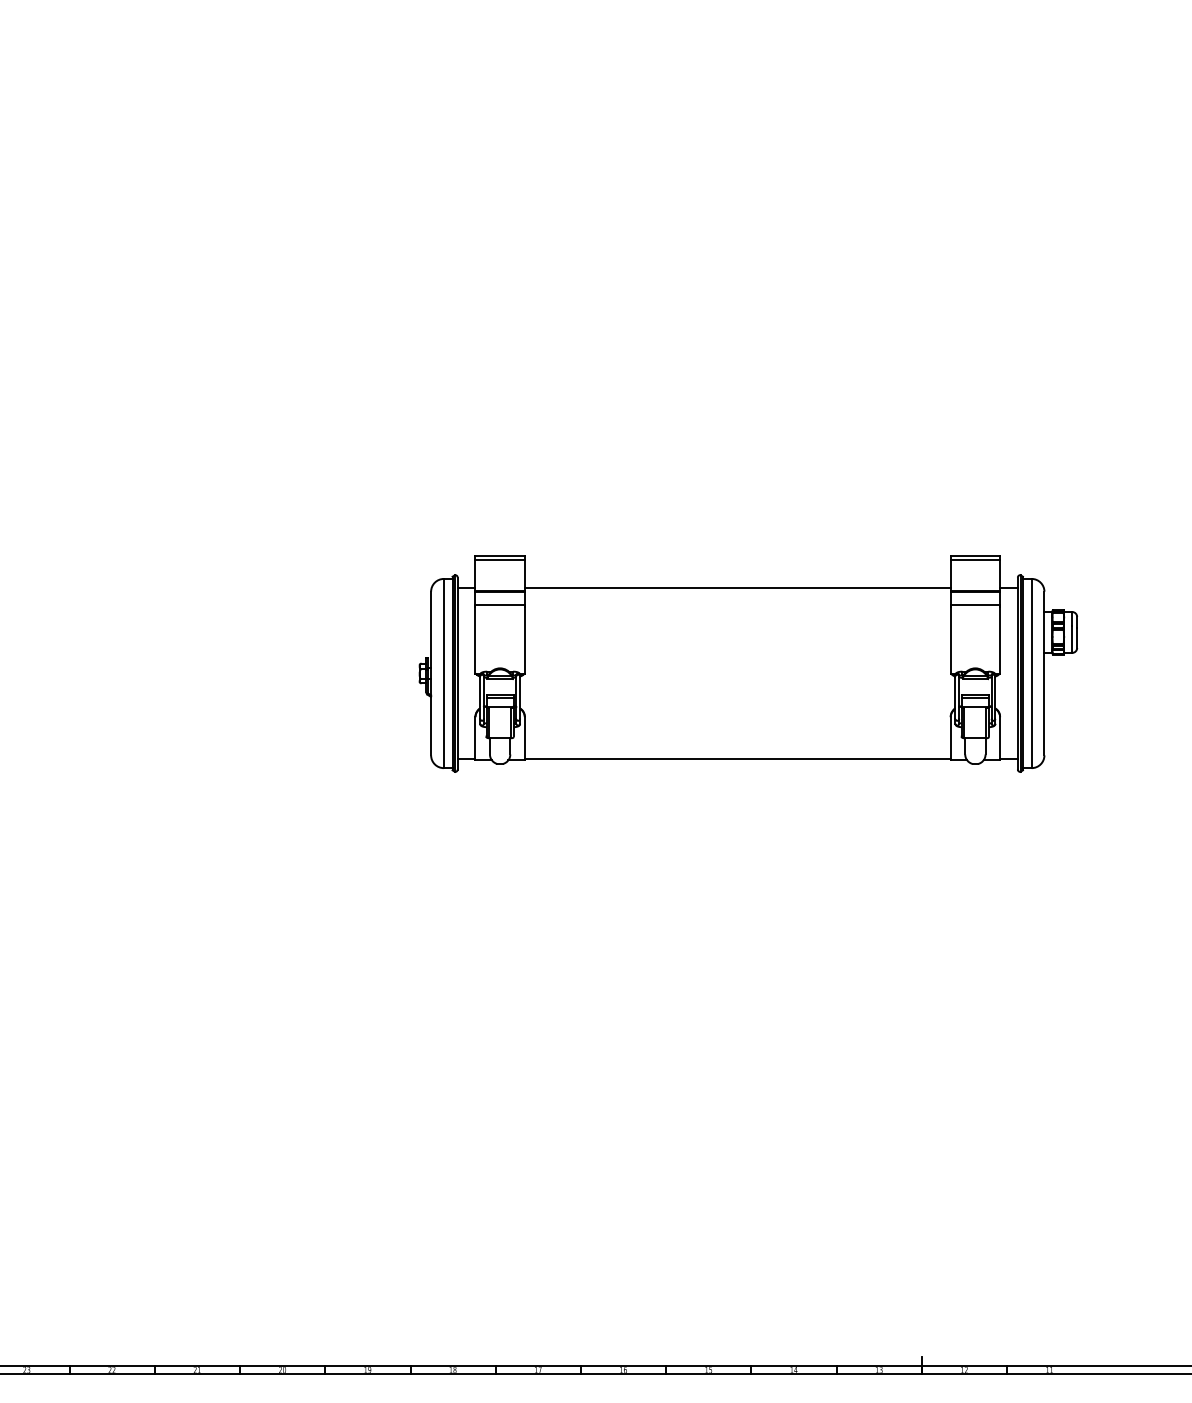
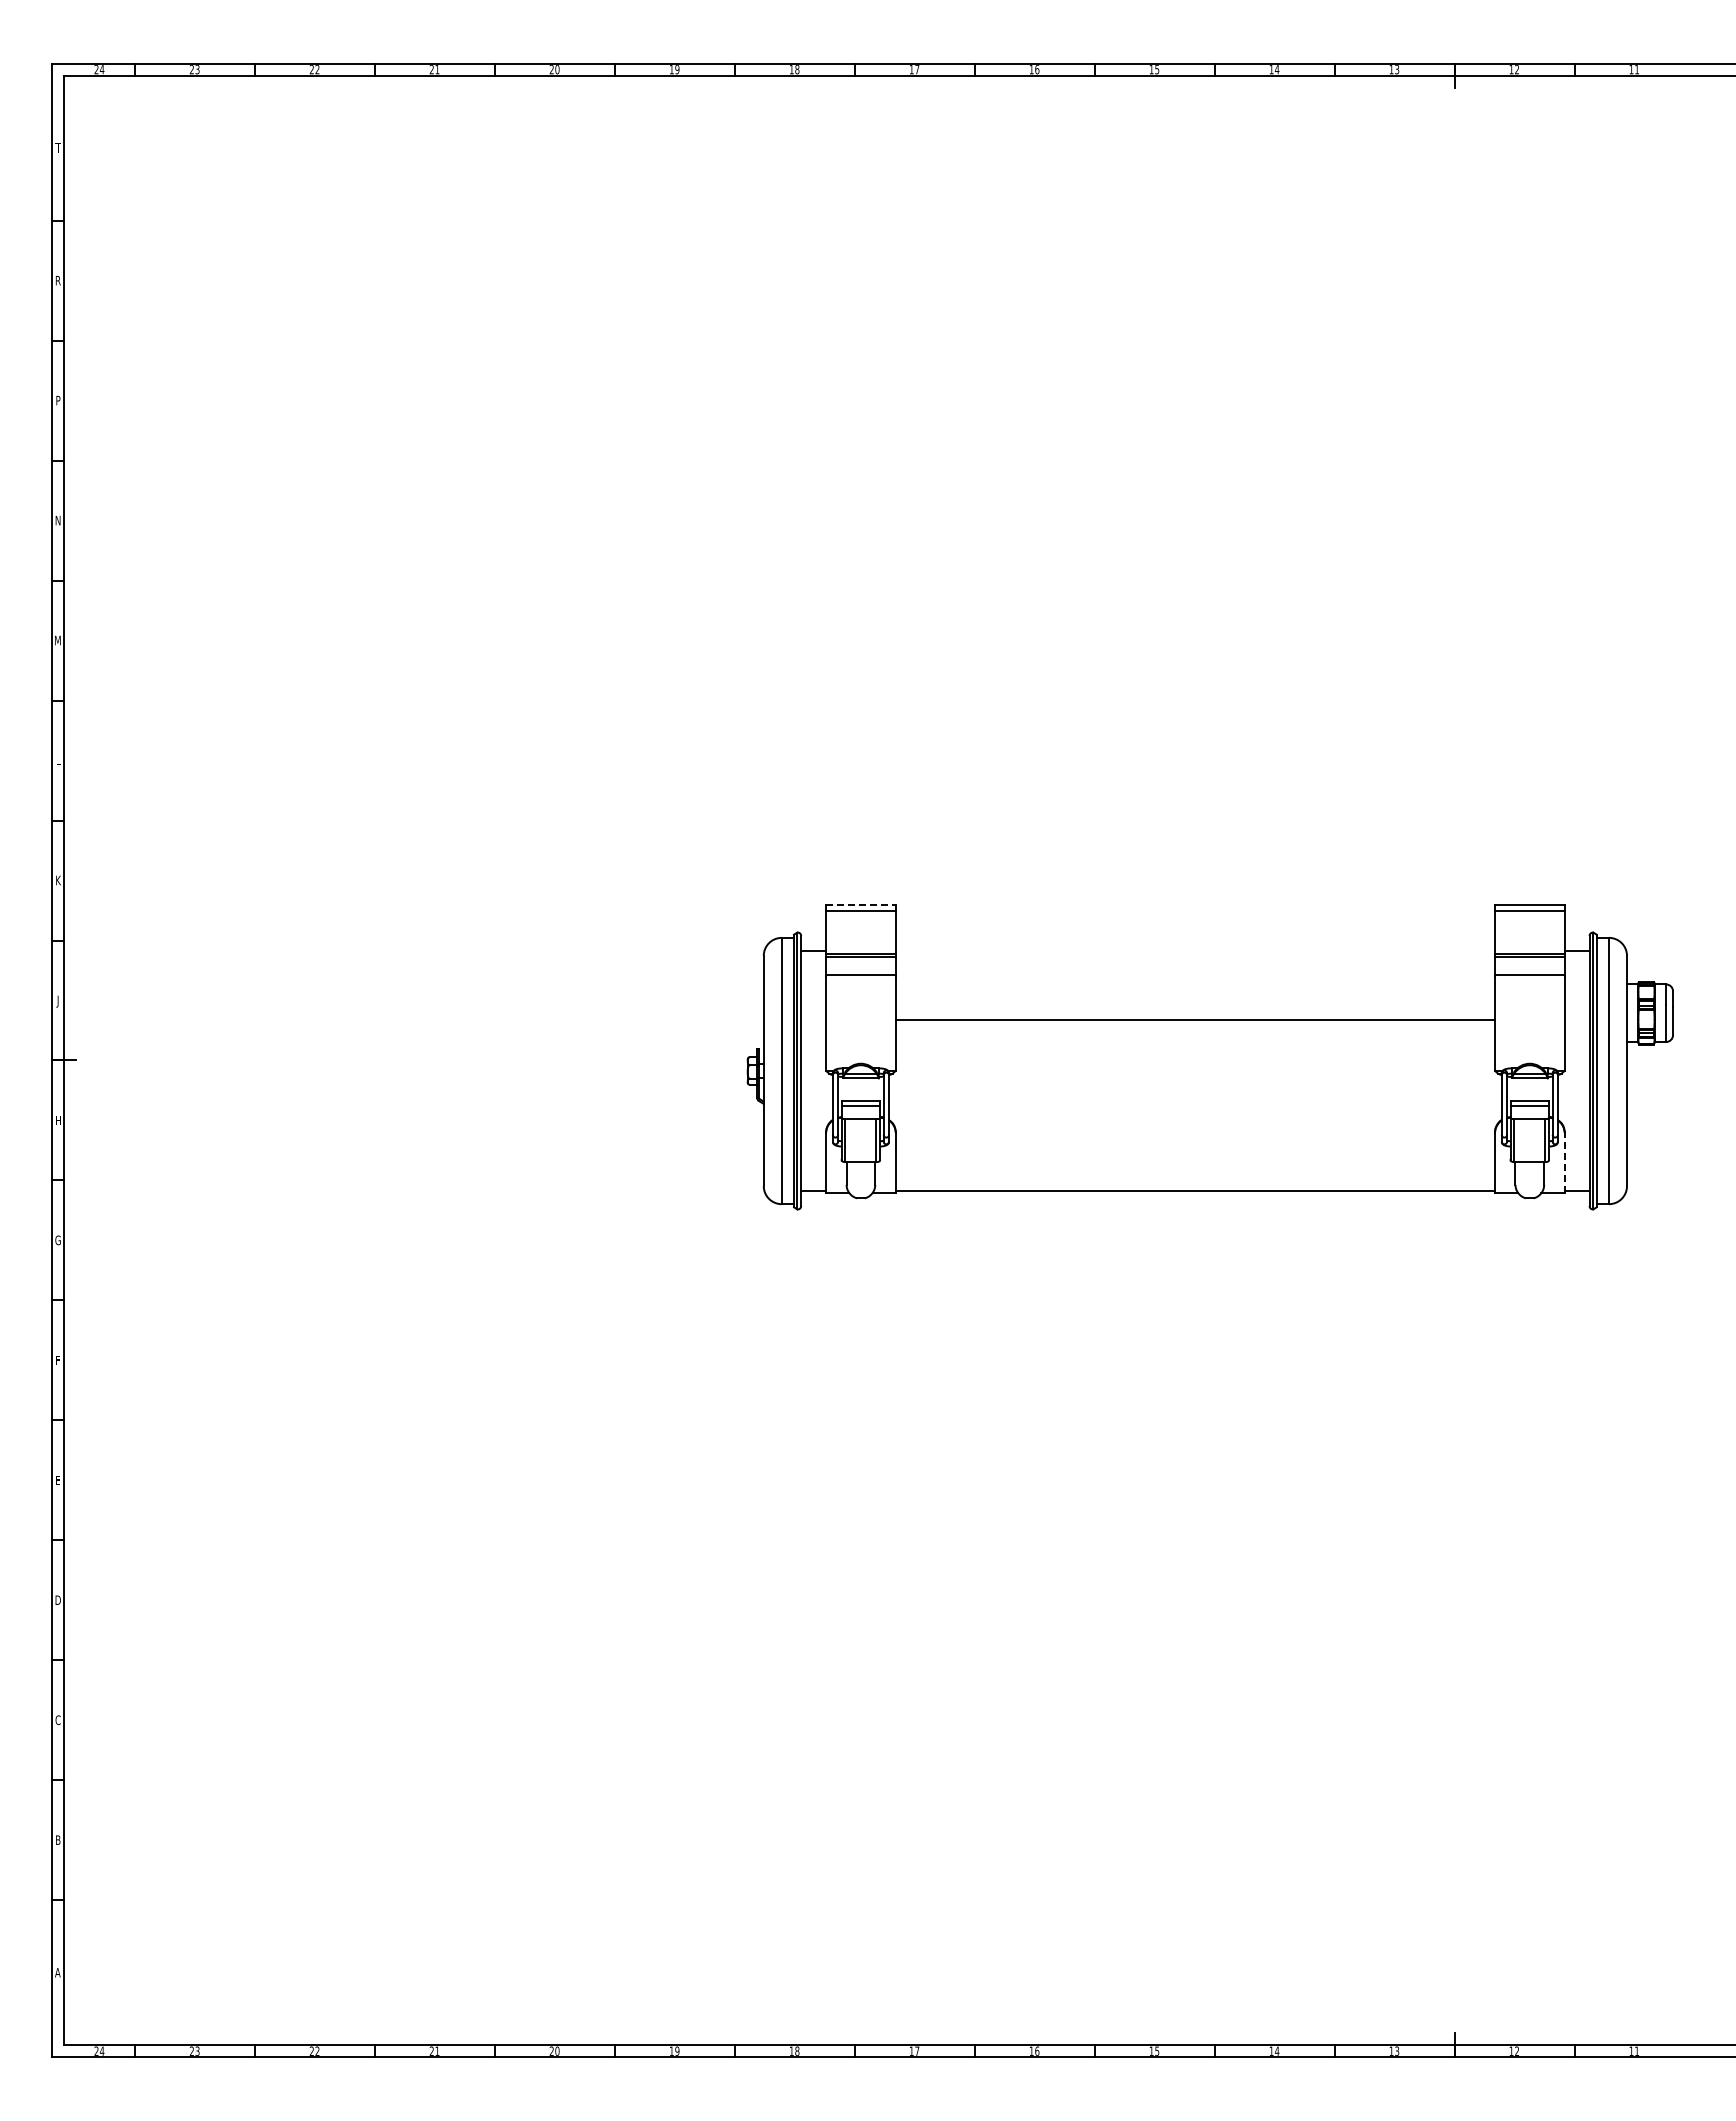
line: (499, 555) -> (860, 905), solid -> dashed
line: (737, 588) -> (1195, 1020), moved
line: (1000, 738) -> (1564, 1162), solid -> dashed

